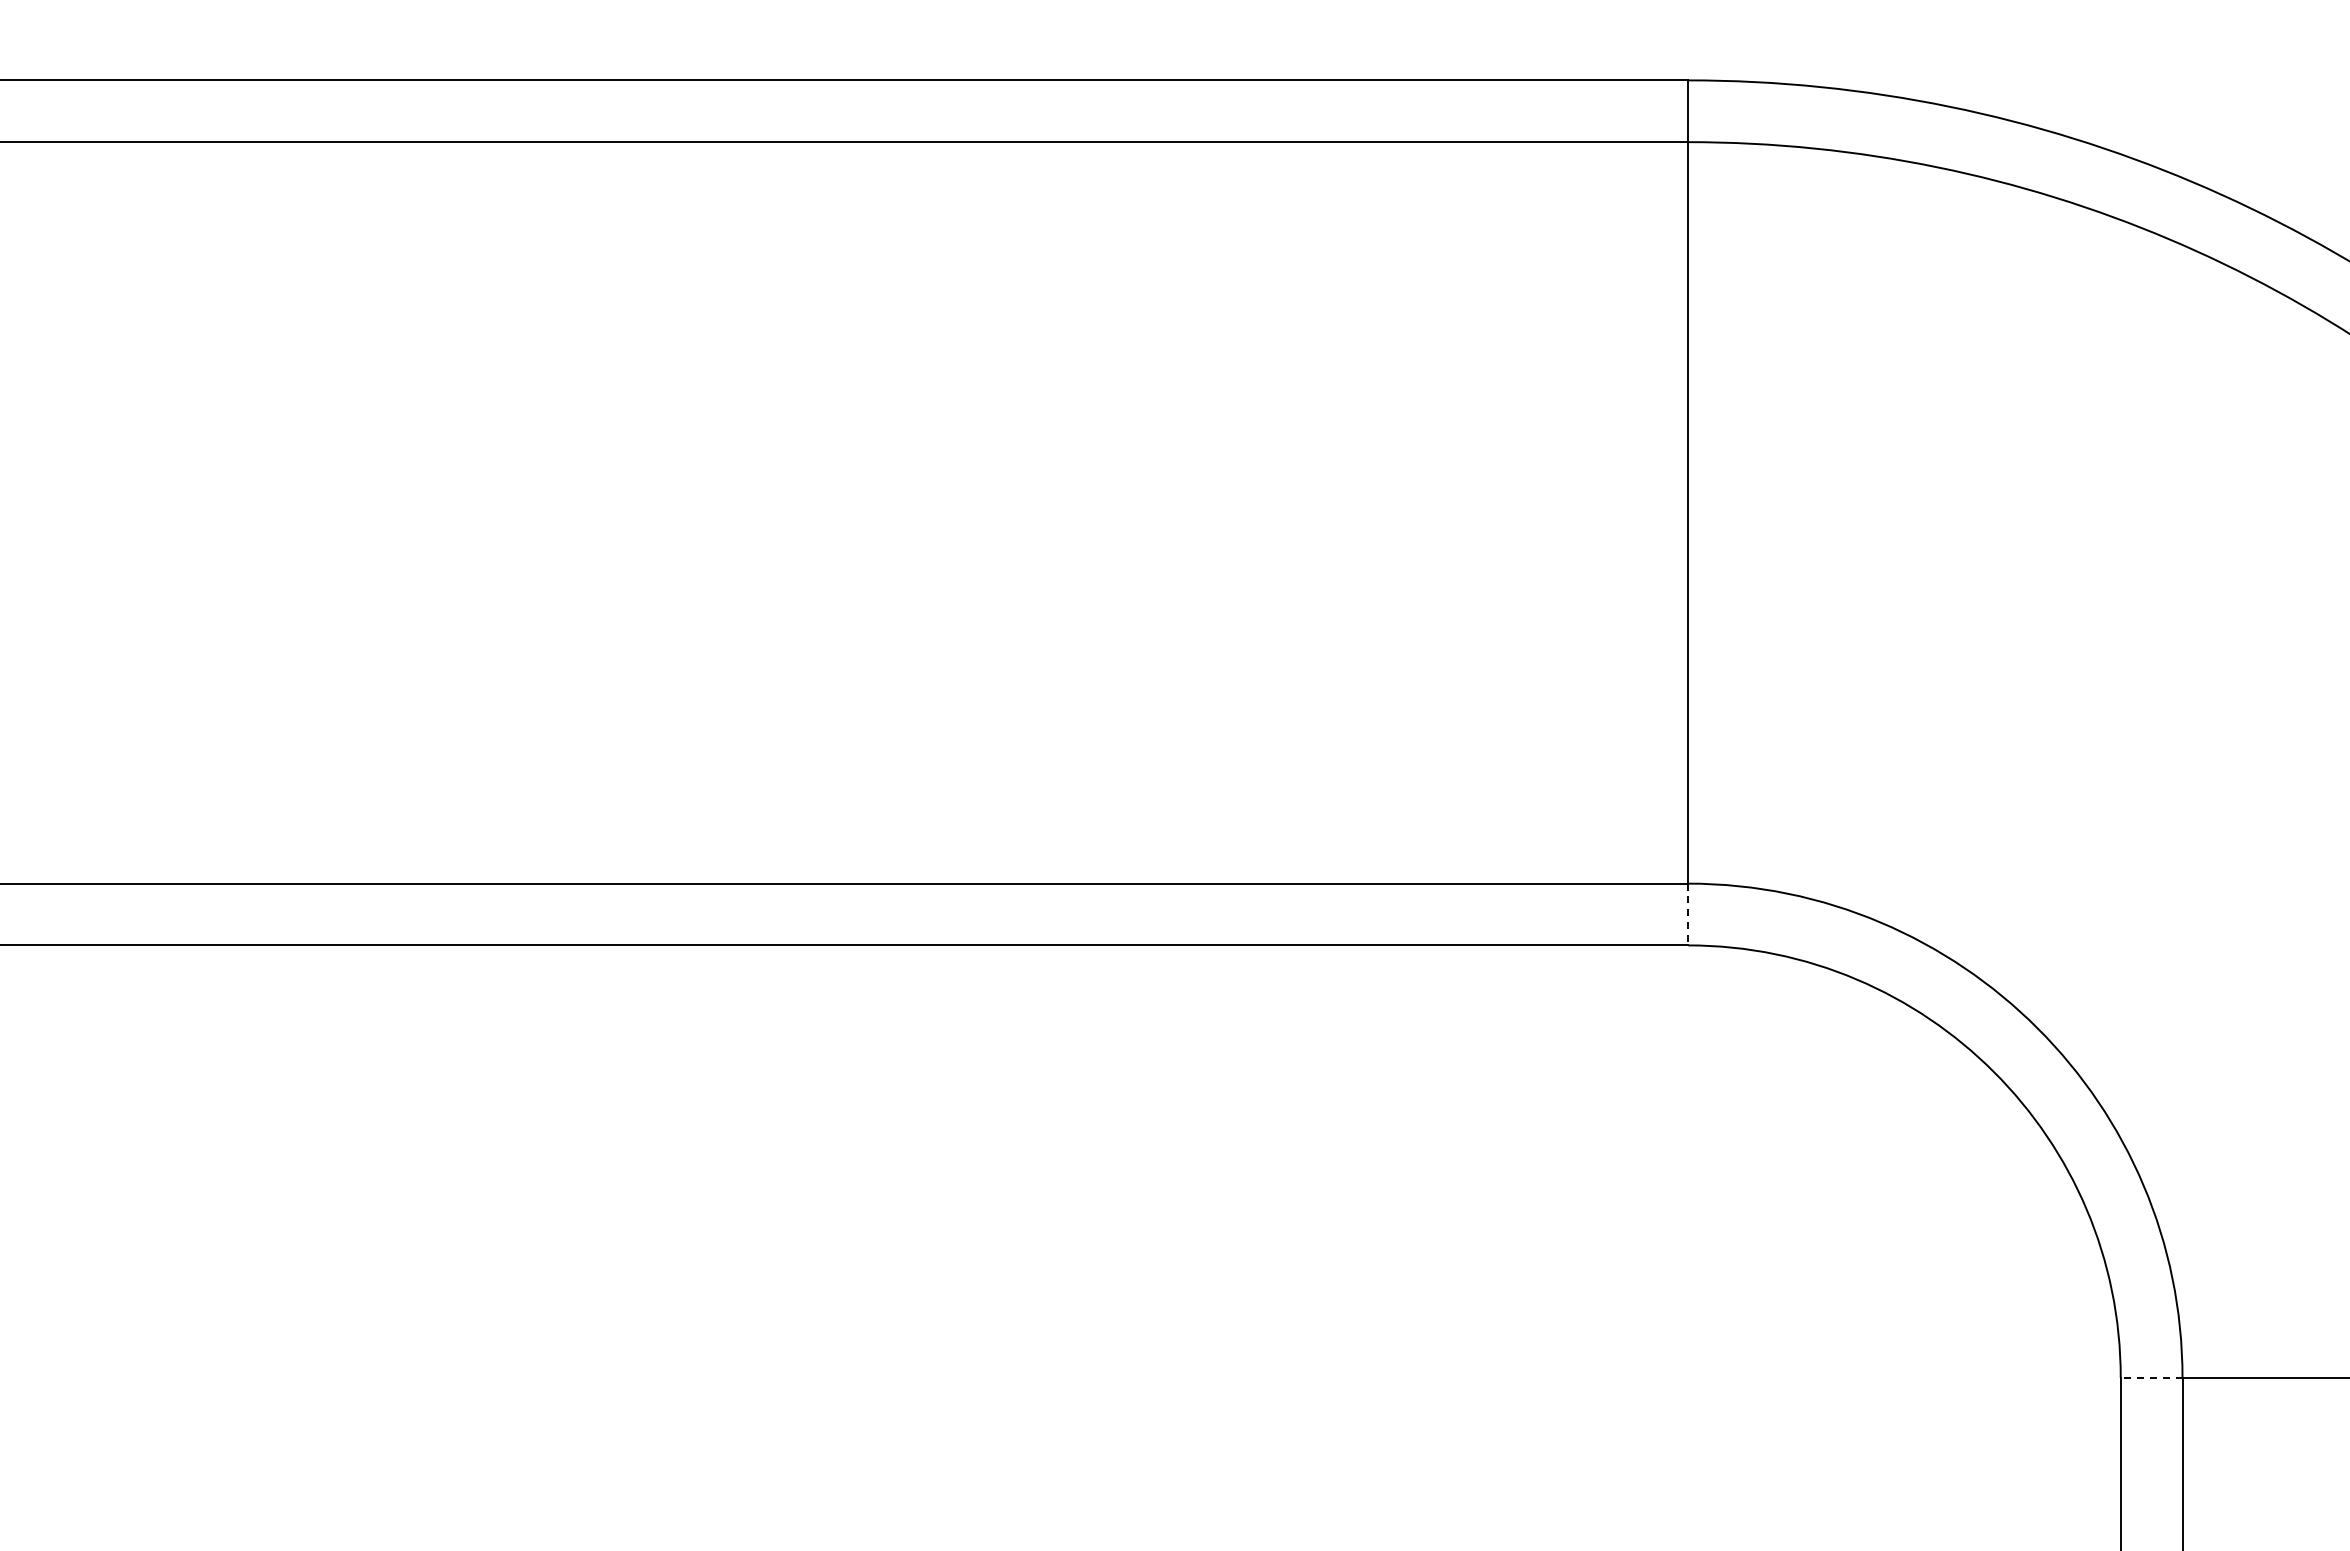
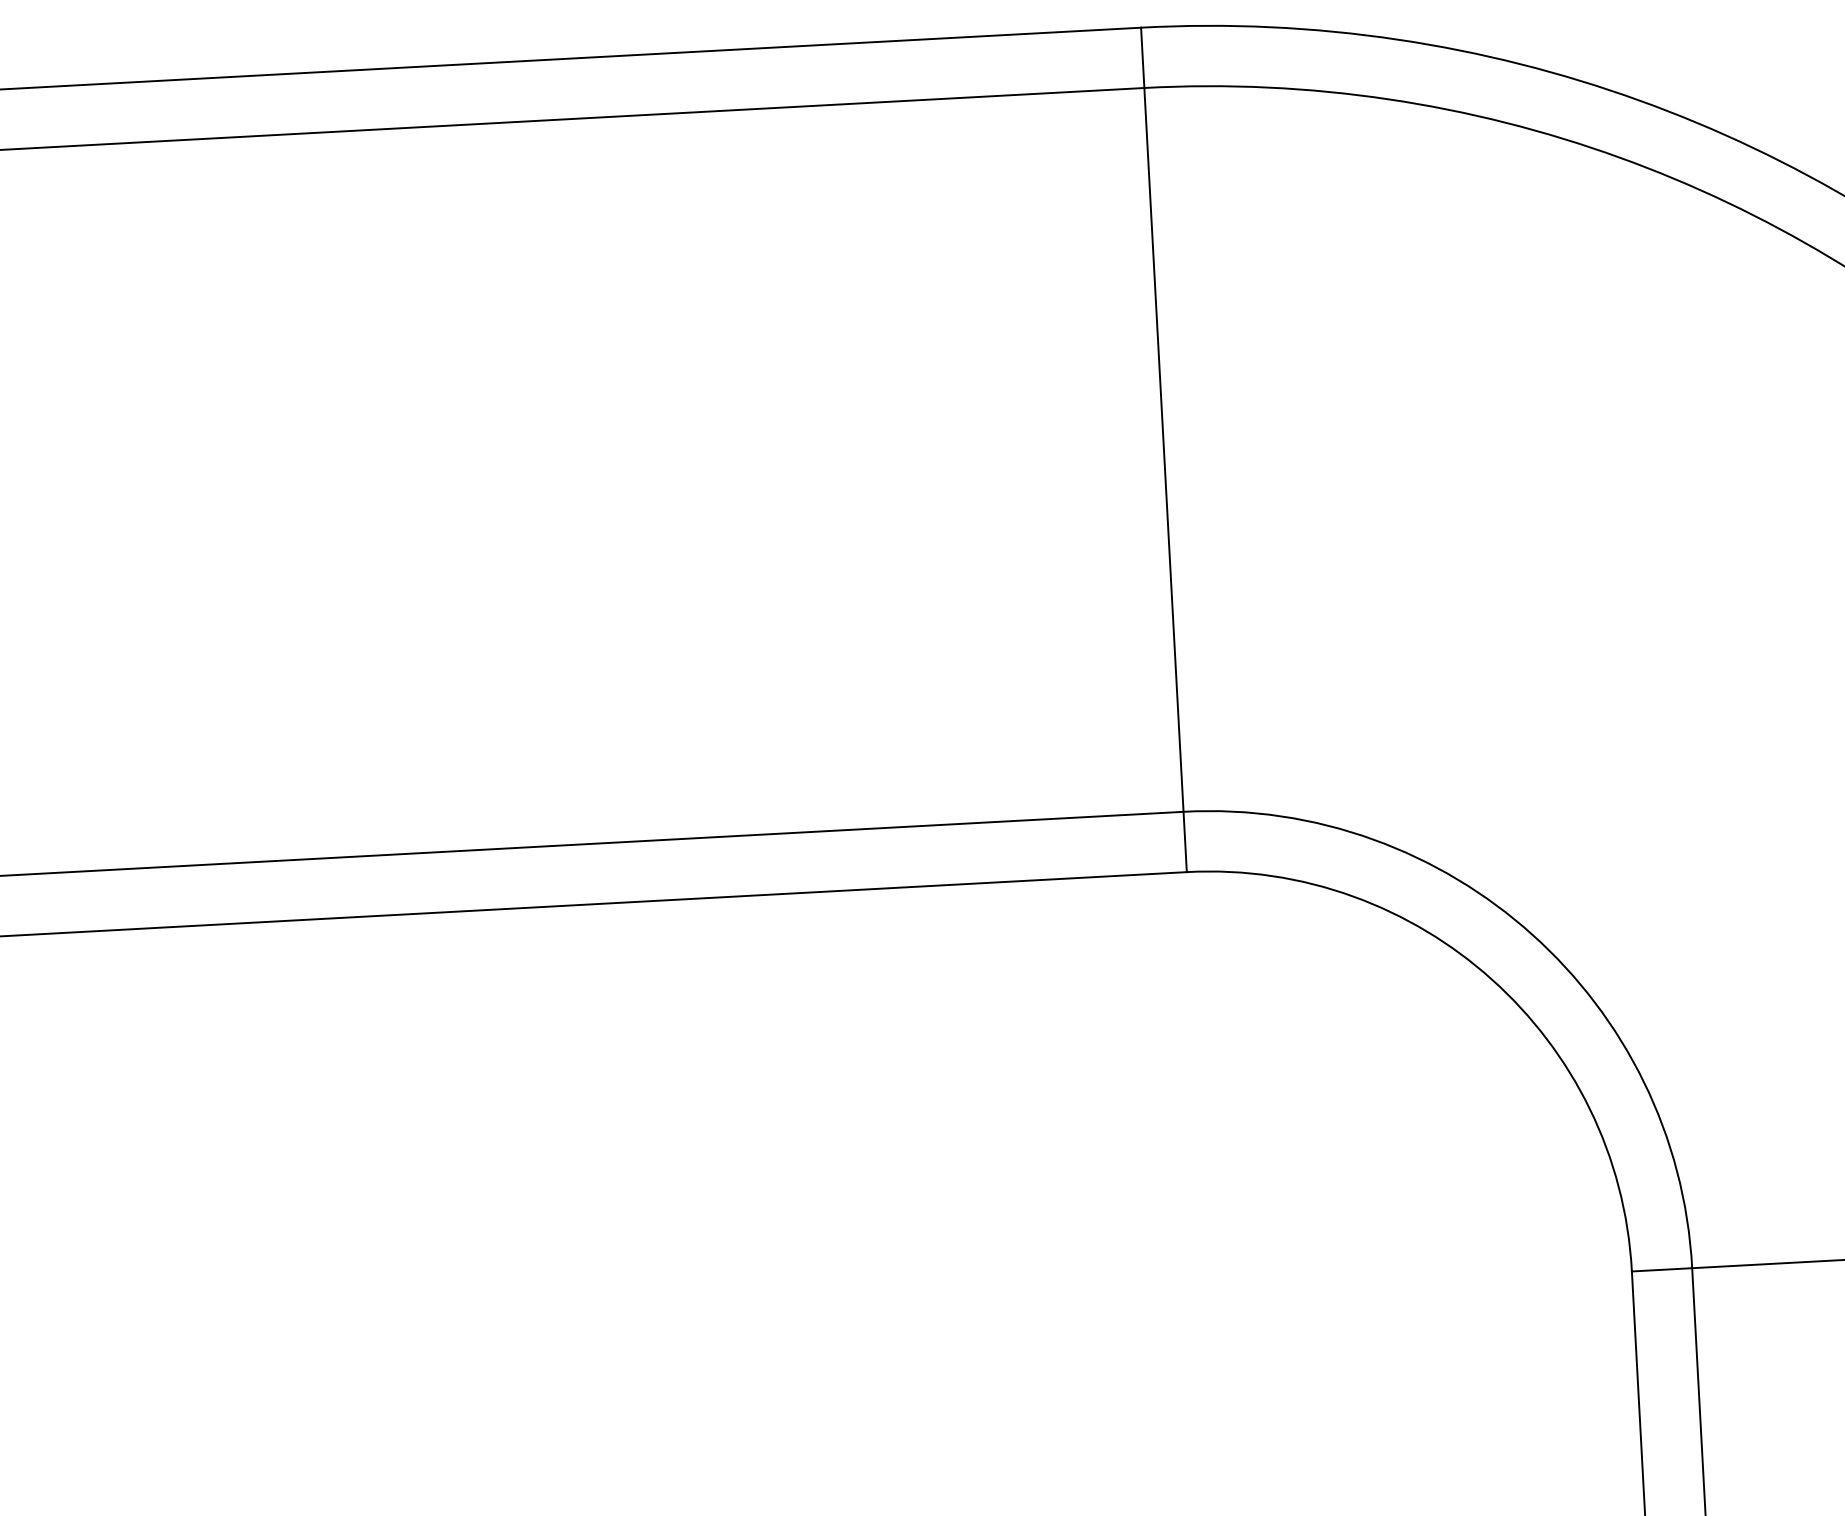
line: (1688, 914) -> (1185, 841), dashed -> solid
line: (2151, 1377) -> (1661, 1269), dashed -> solid

